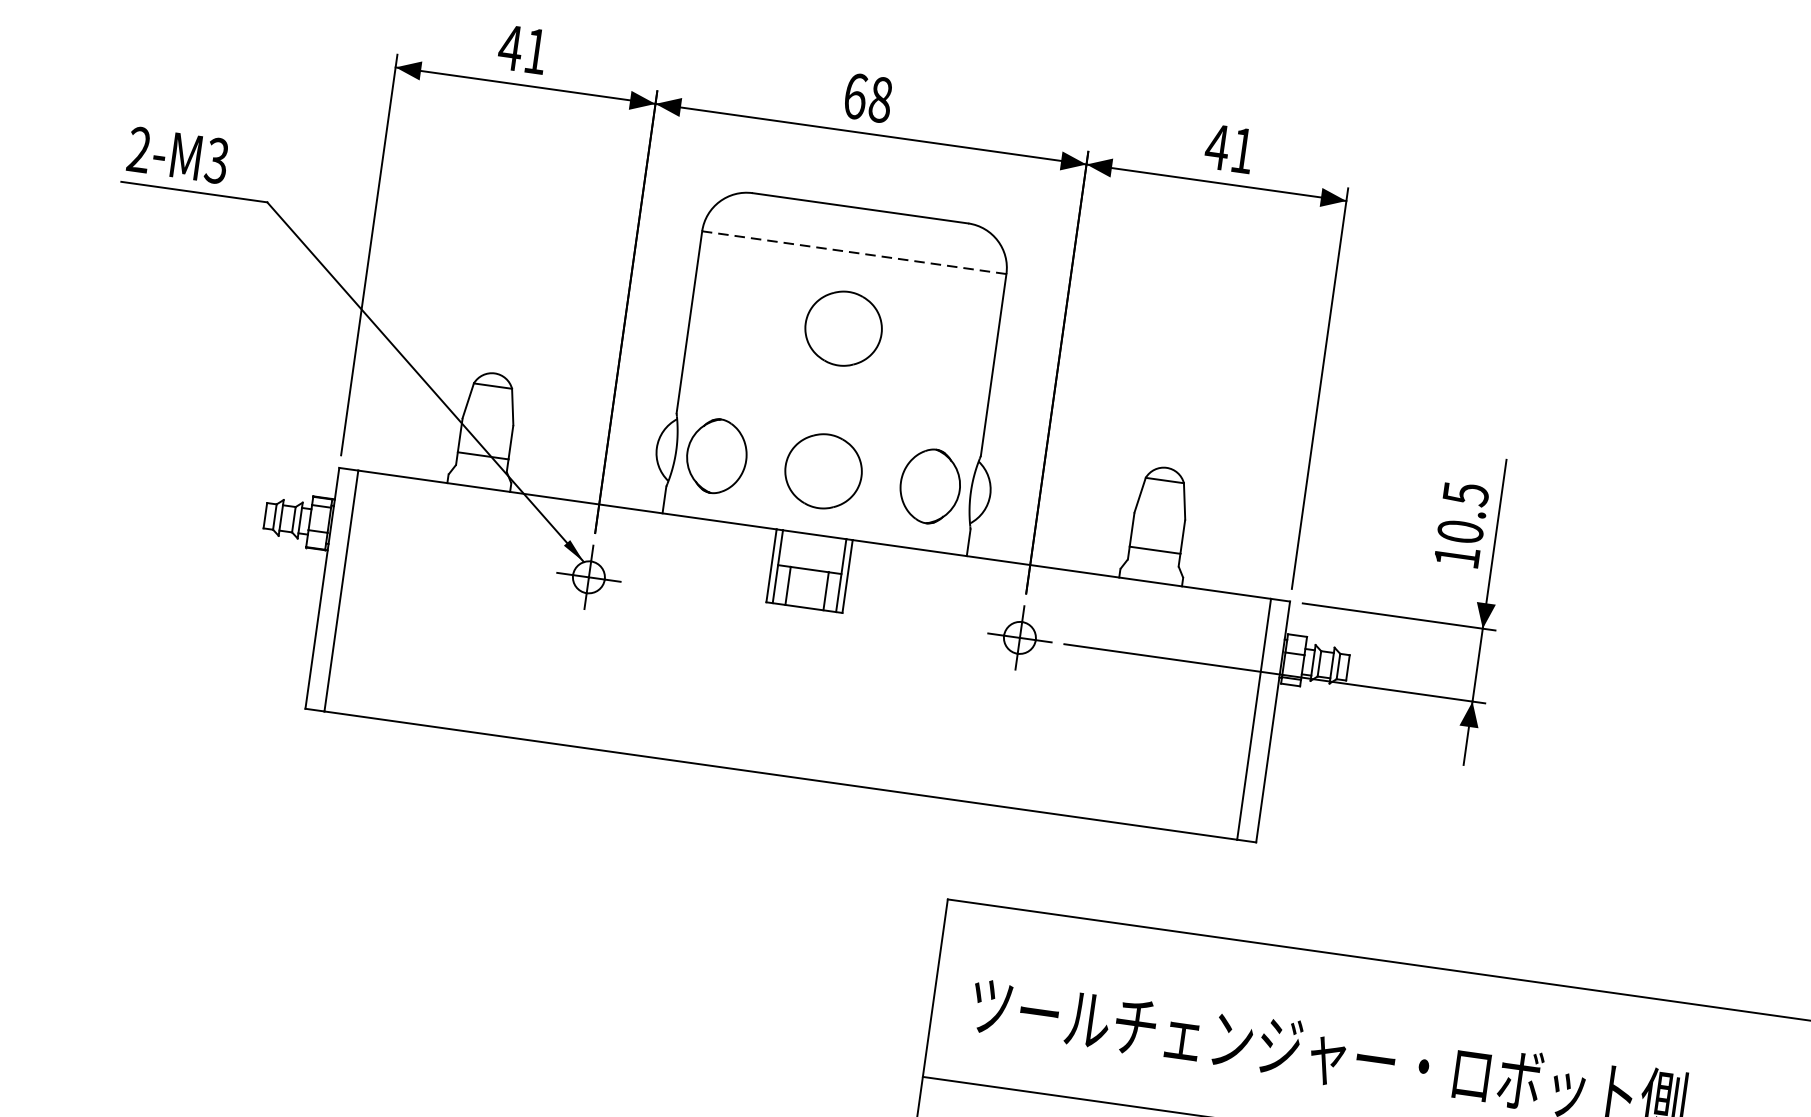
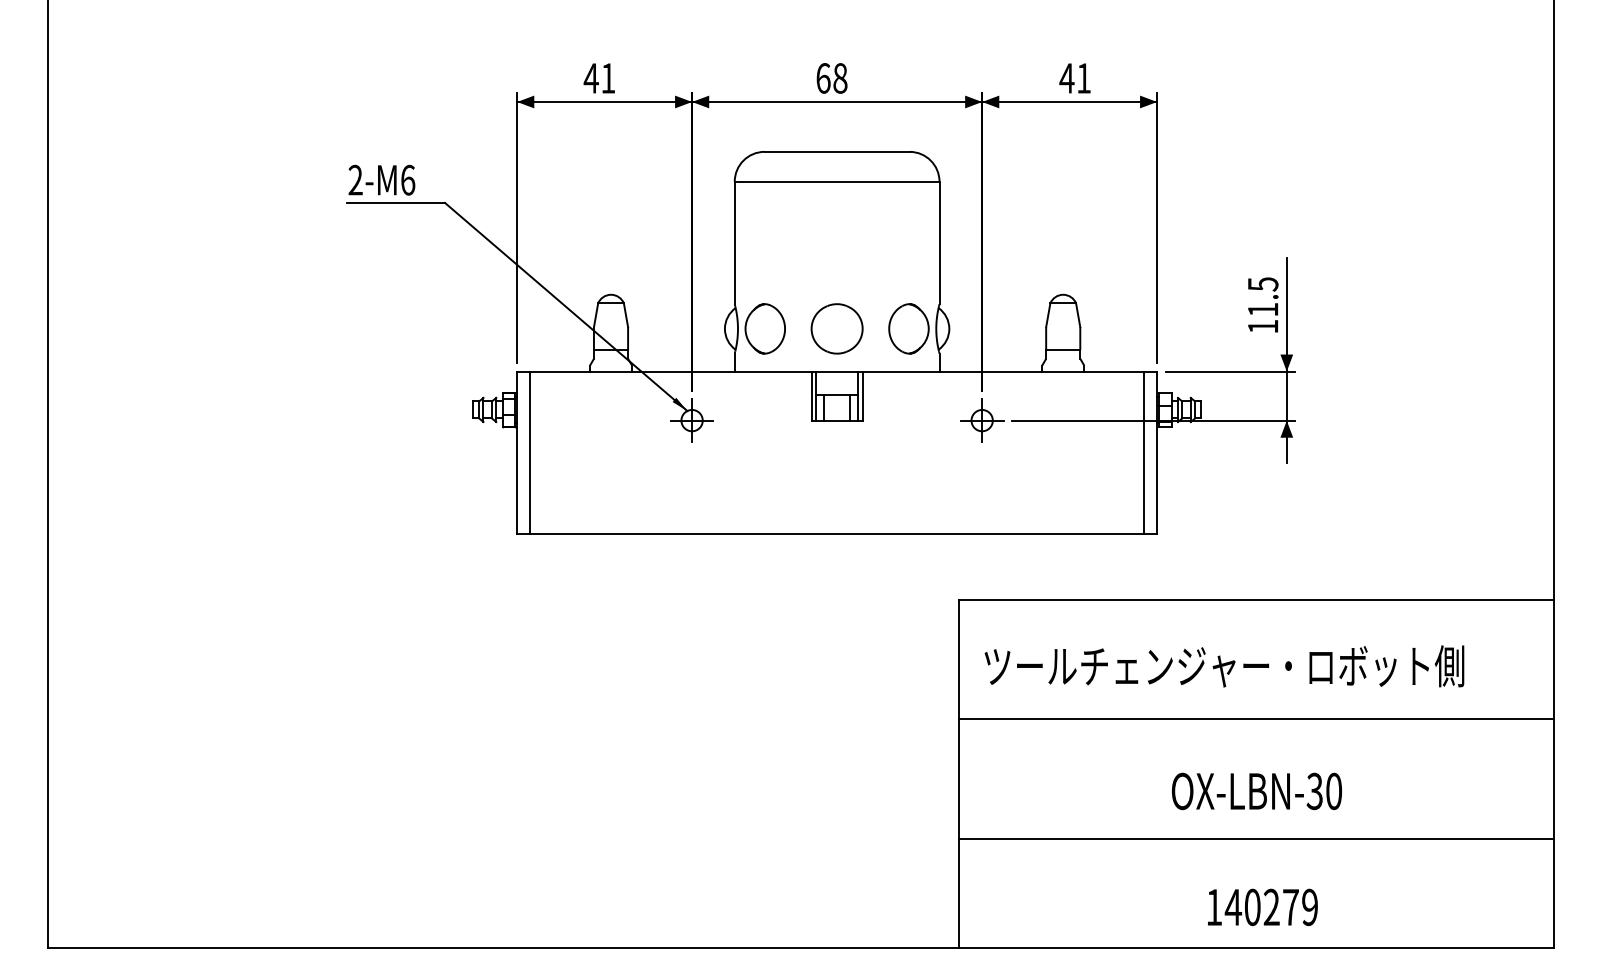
text: (216, 159) -> (407, 179), 2-M3 -> 2-M6
line: (853, 252) -> (836, 181), dashed -> solid
part: (842, 327) -> (836, 232), removed
text: (1459, 531) -> (1262, 309), 10.5 -> 11.5

